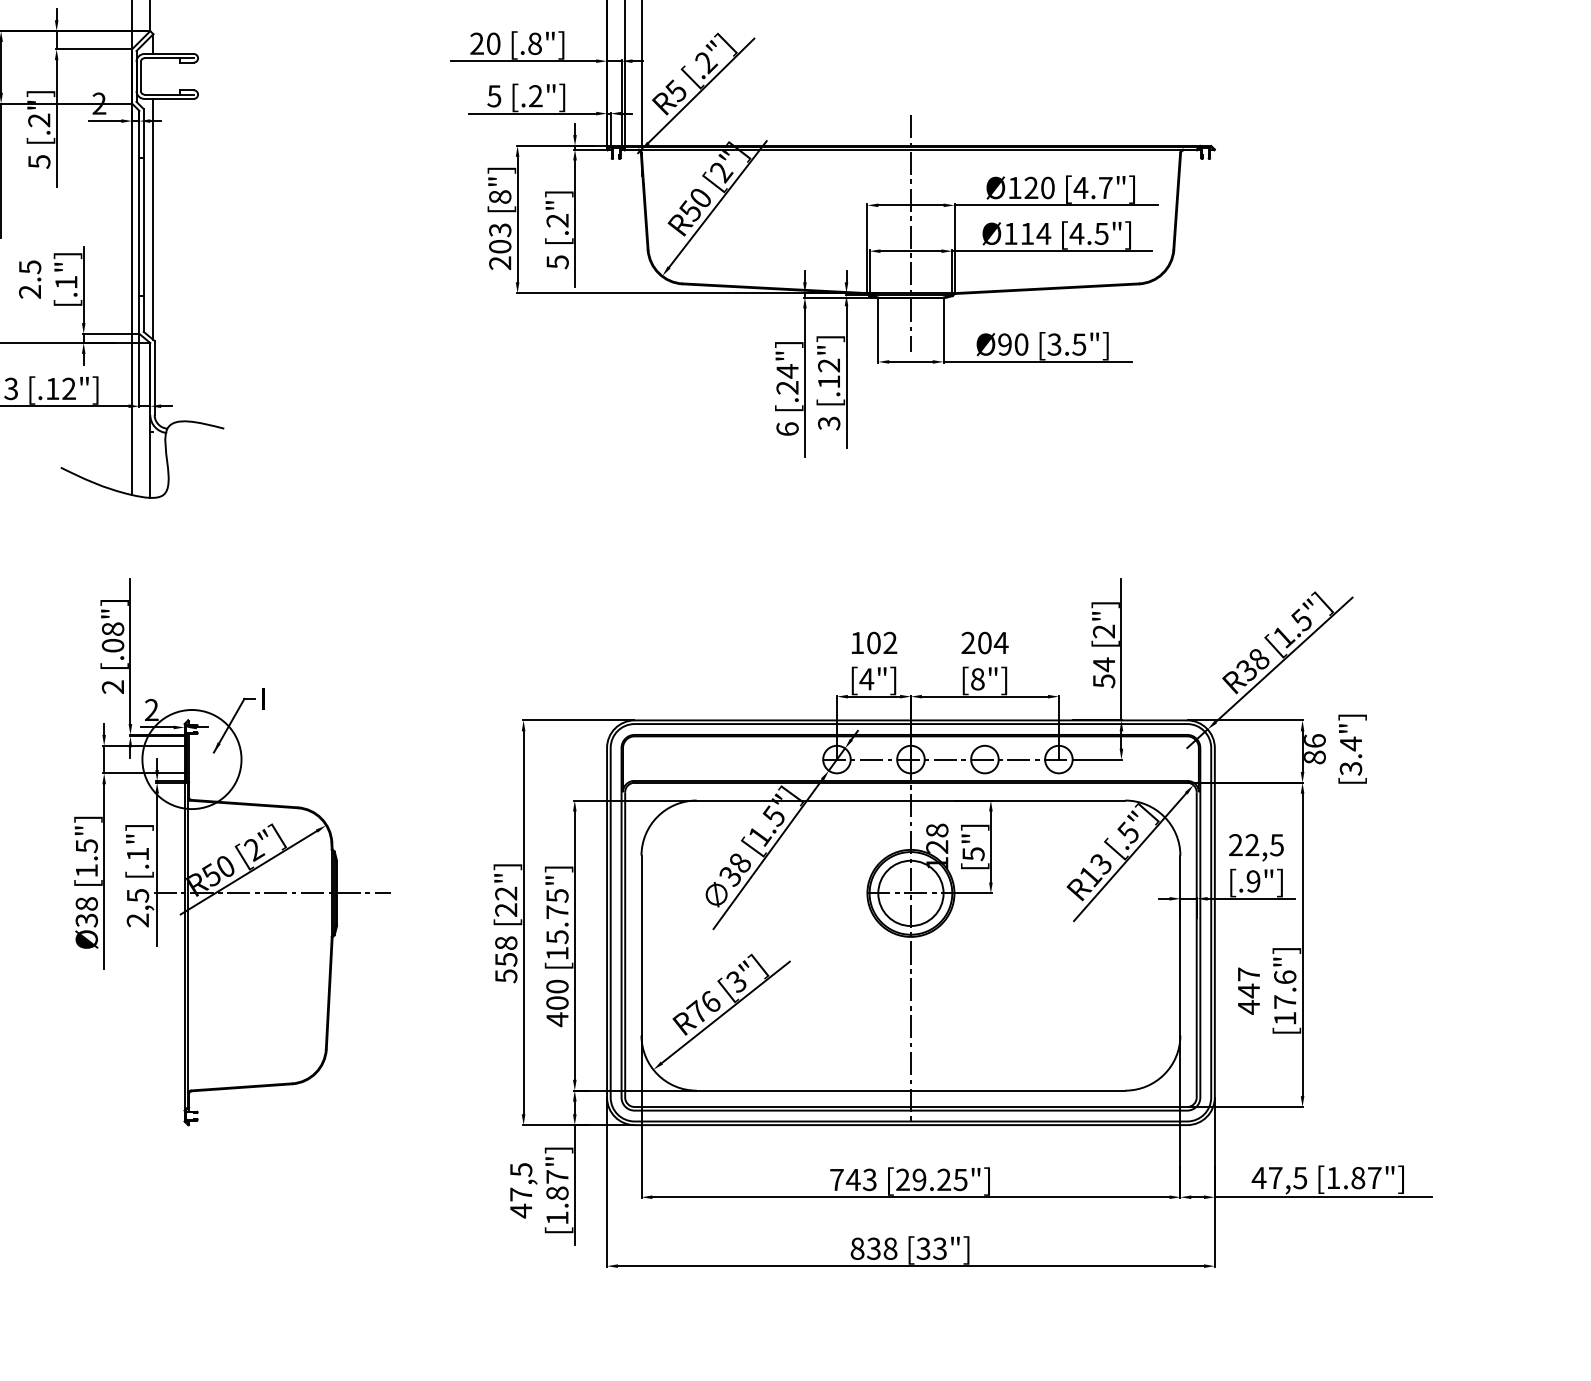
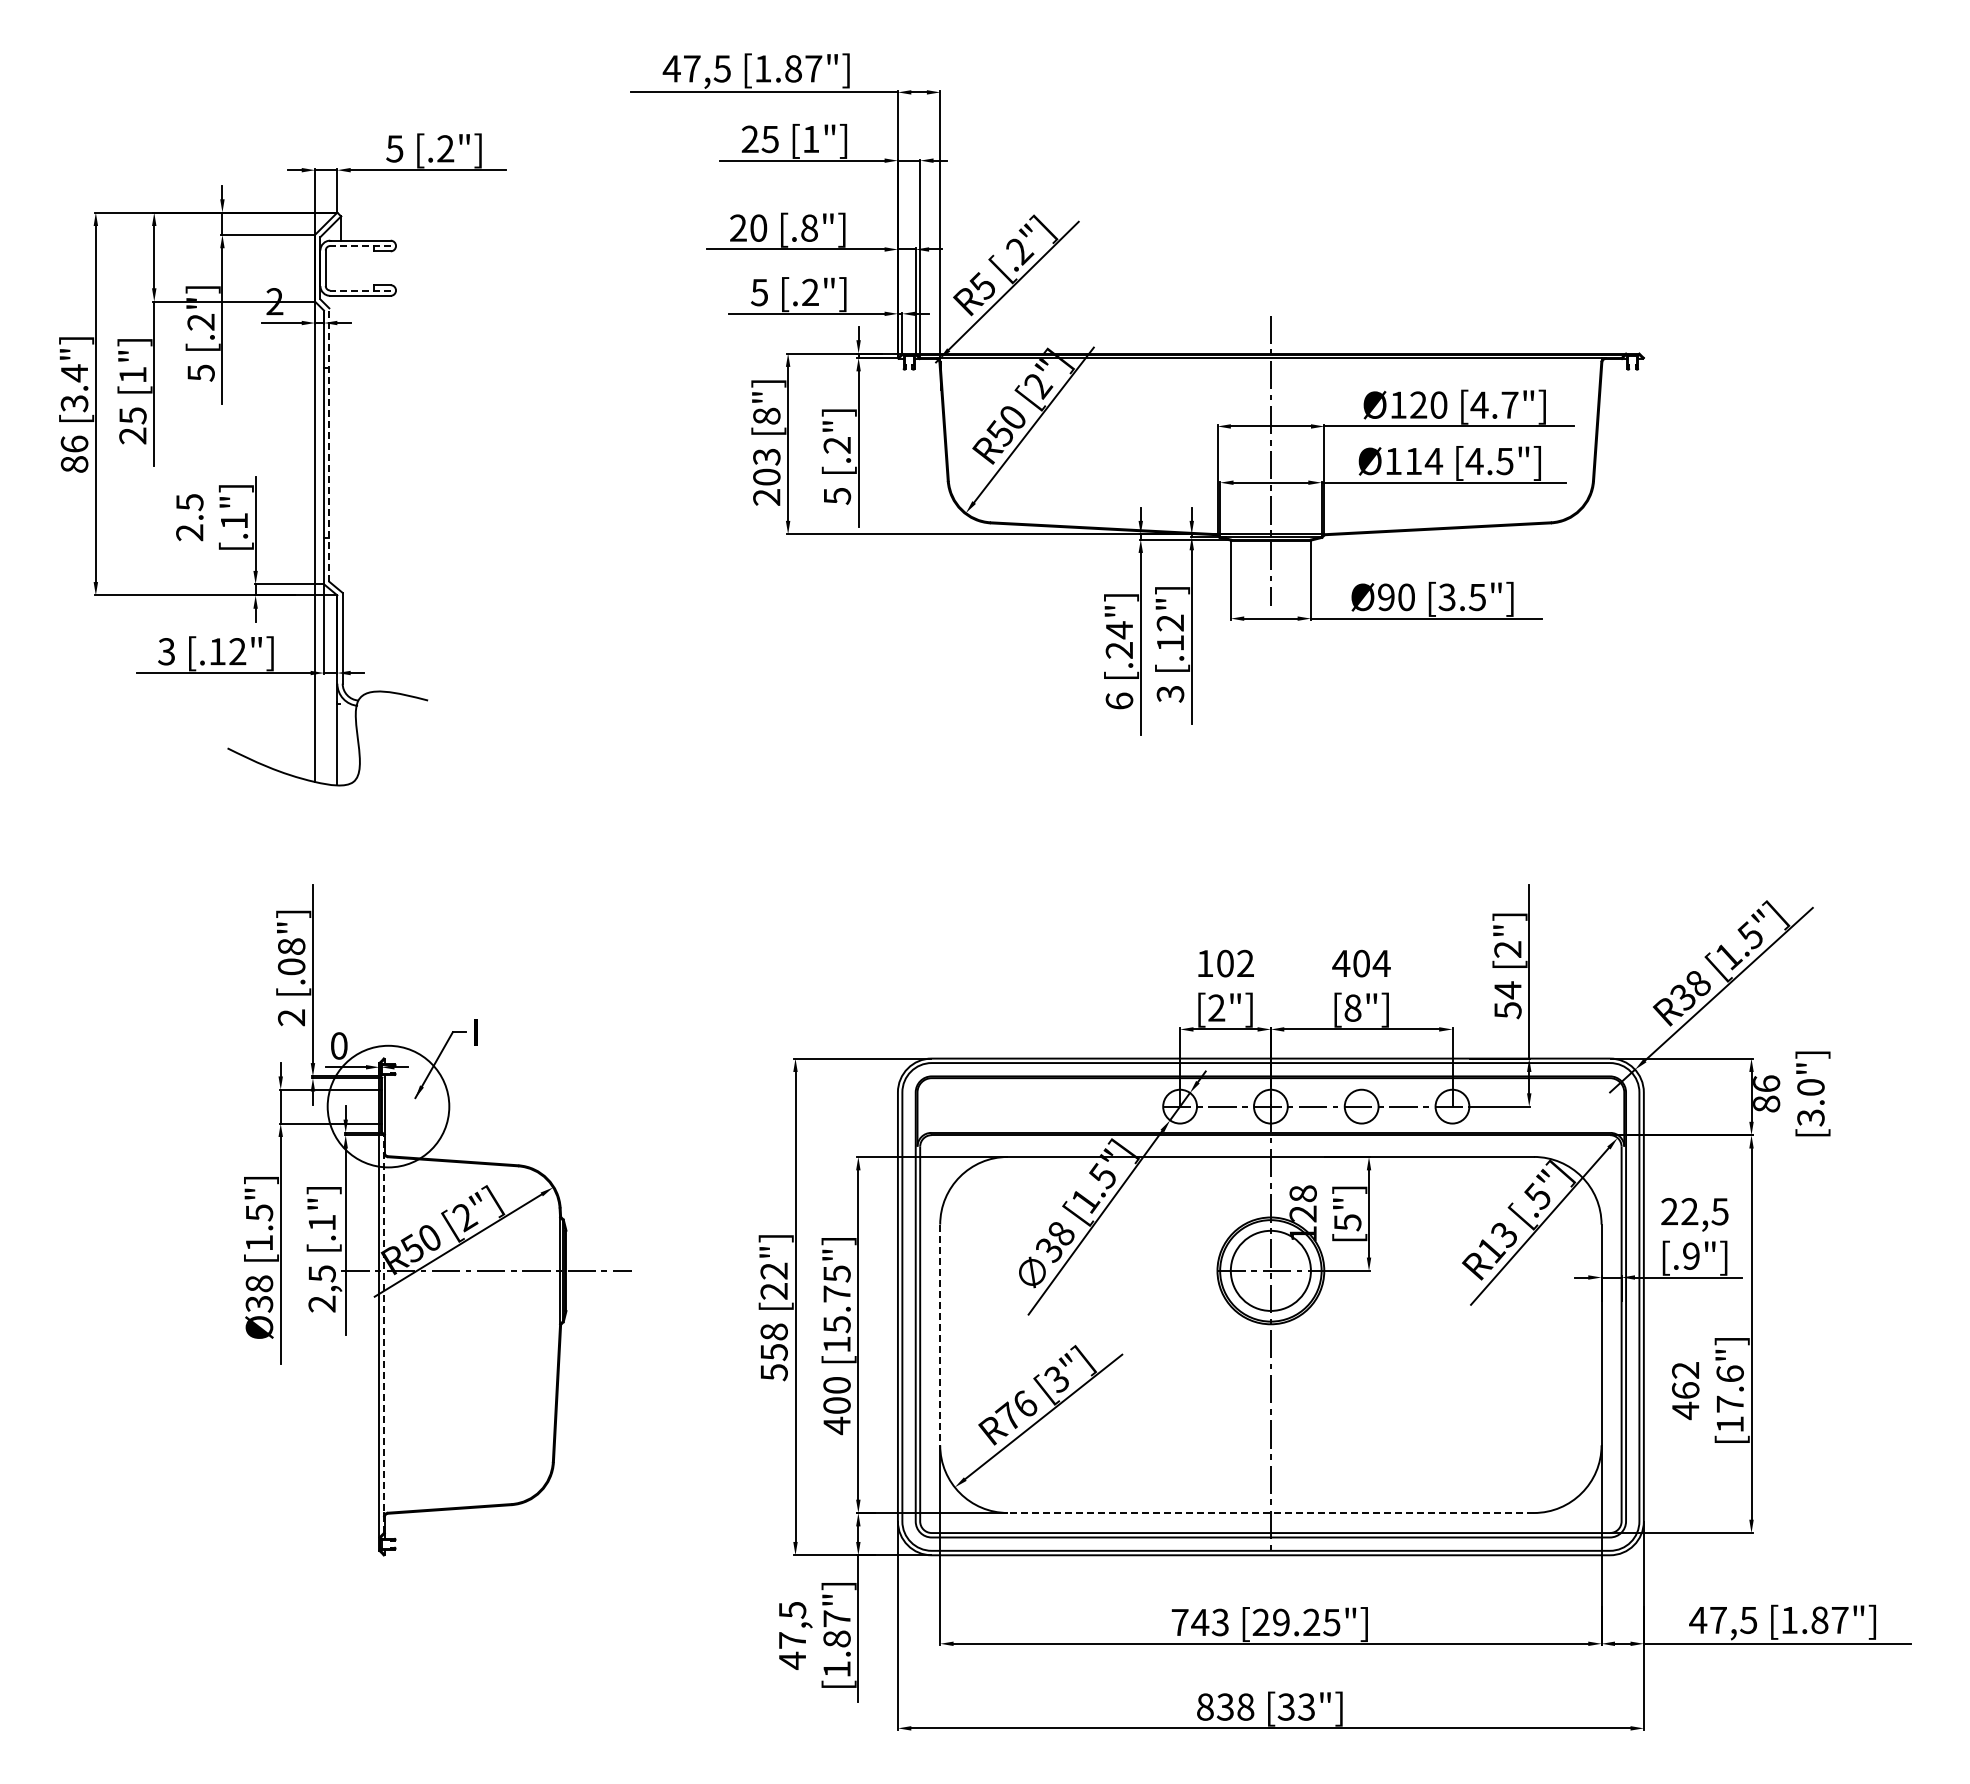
line: (168, 58) -> (359, 246), solid -> dashed
line: (168, 94) -> (359, 290), solid -> dashed
line: (153, 219) -> (341, 443), removed
line: (143, 220) -> (329, 445), solid -> dashed
text: (968, 642) -> (1341, 962), 204 -> 404
text: (866, 678) -> (1216, 1007), [4"] -> [2"]
text: (151, 709) -> (338, 1045), 2 -> 0
text: (1350, 743) -> (1810, 1087), [3.4"] -> [3.0"]
line: (187, 945) -> (383, 1334), solid -> dashed
line: (641, 946) -> (940, 1335), solid -> dashed
text: (1248, 982) -> (1685, 1380), 447 -> 462
line: (910, 1091) -> (1270, 1513), solid -> dashed

